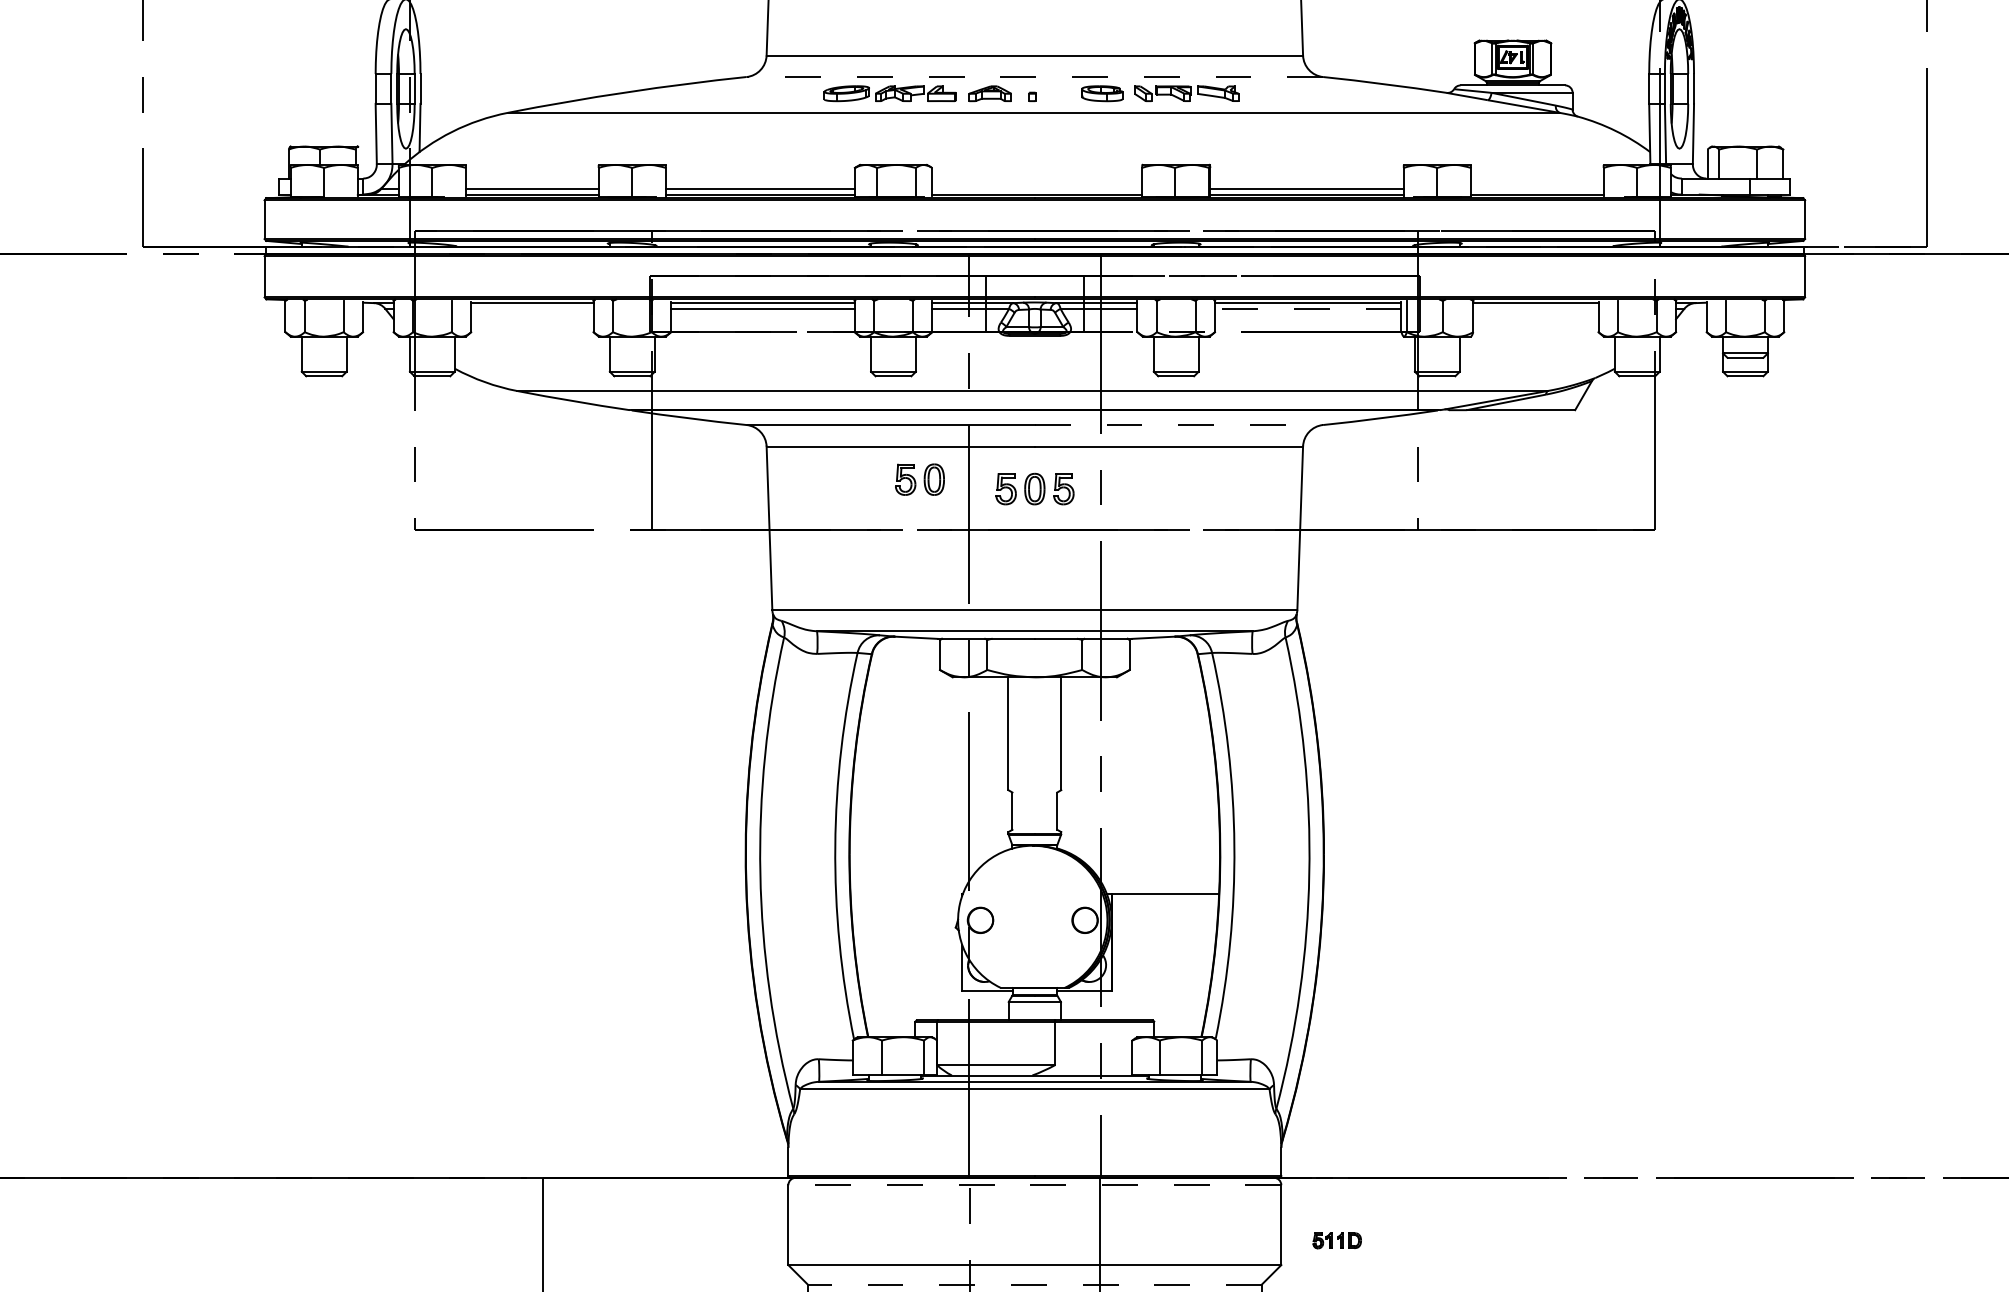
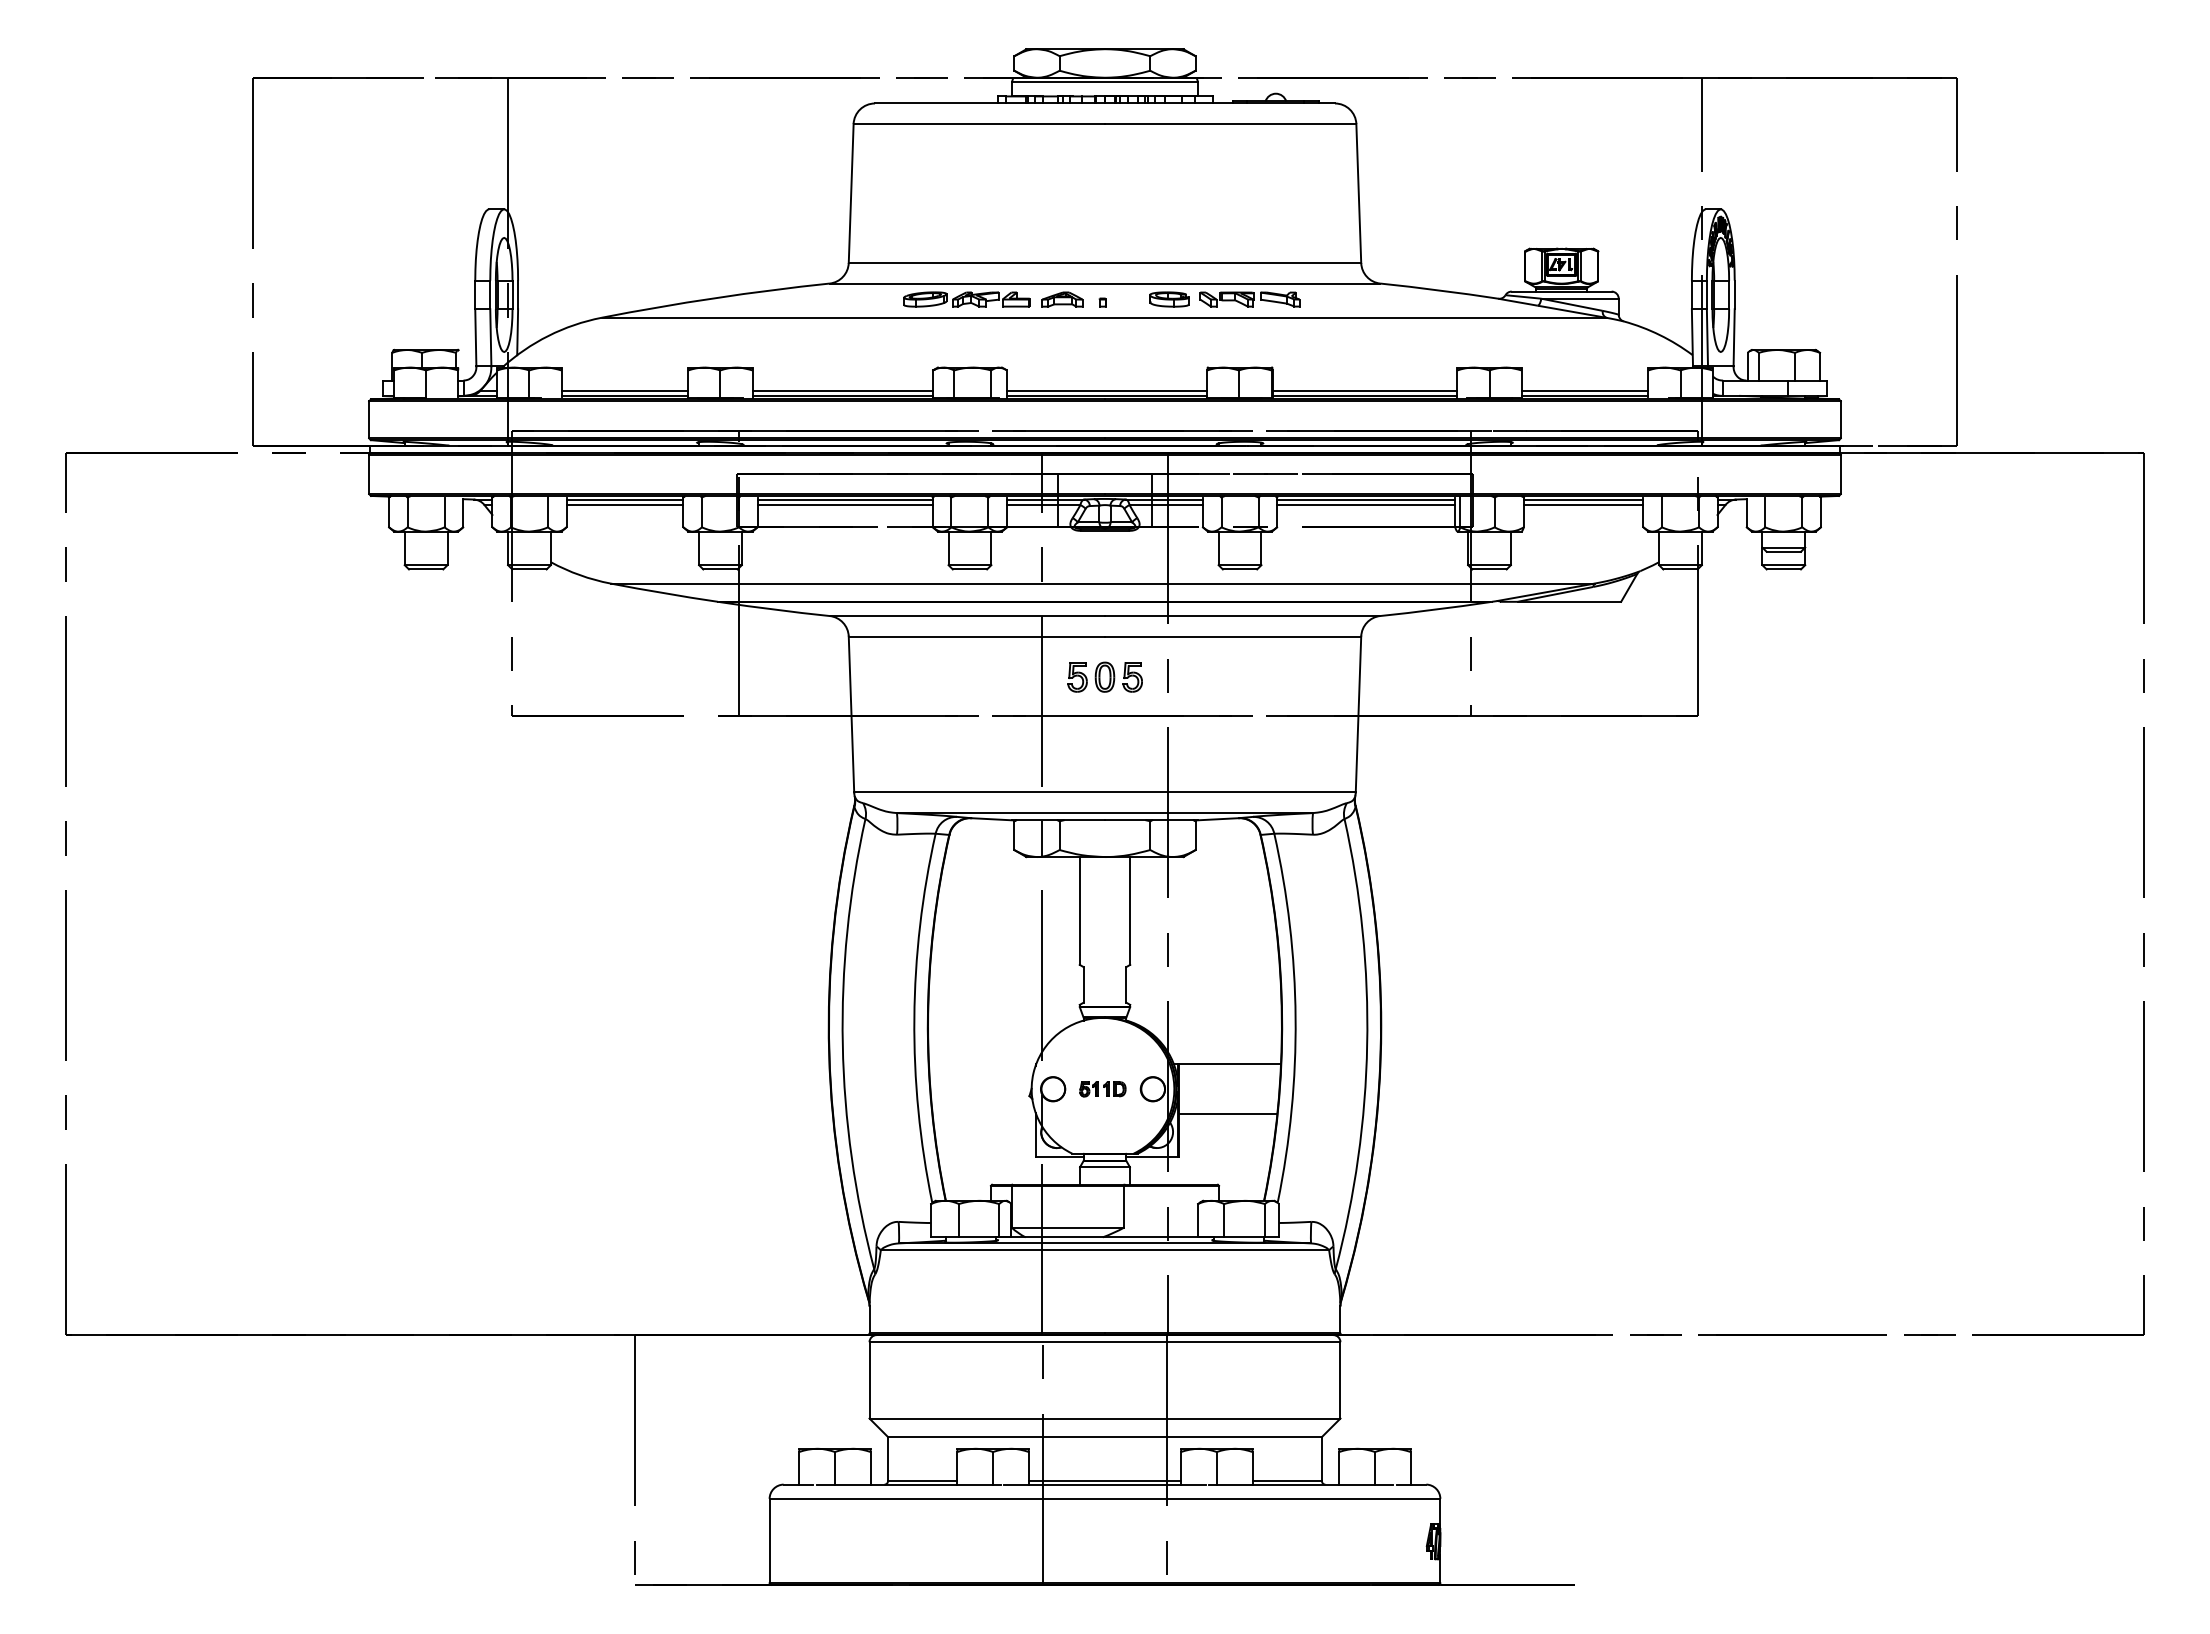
line: (1034, 76) -> (1104, 283), dashed -> solid
line: (1036, 188) -> (1106, 390), added
line: (1536, 188) -> (1584, 390), added
line: (531, 309) -> (624, 505), added
line: (1307, 309) -> (1365, 505), dashed -> solid
line: (1535, 309) -> (1583, 505), added
line: (1178, 425) -> (1242, 616), dashed -> solid
part: (920, 478) -> (995, 667), removed
line: (1163, 946) -> (1227, 1114), added
line: (1034, 1185) -> (1104, 1342), dashed -> solid
part: (1336, 1240) -> (1102, 1089), moved
line: (1034, 1284) -> (1104, 1437), dashed -> solid

